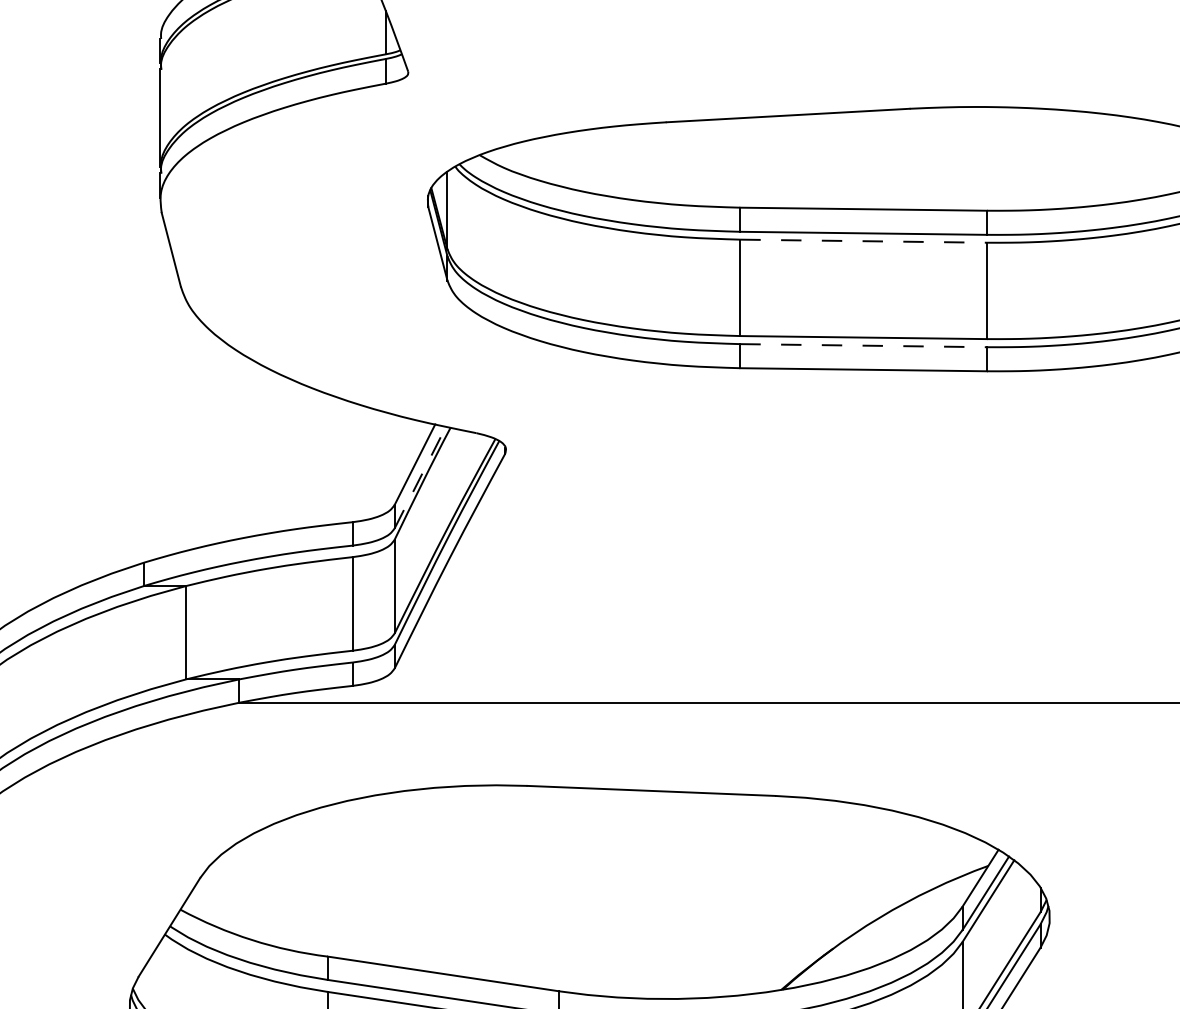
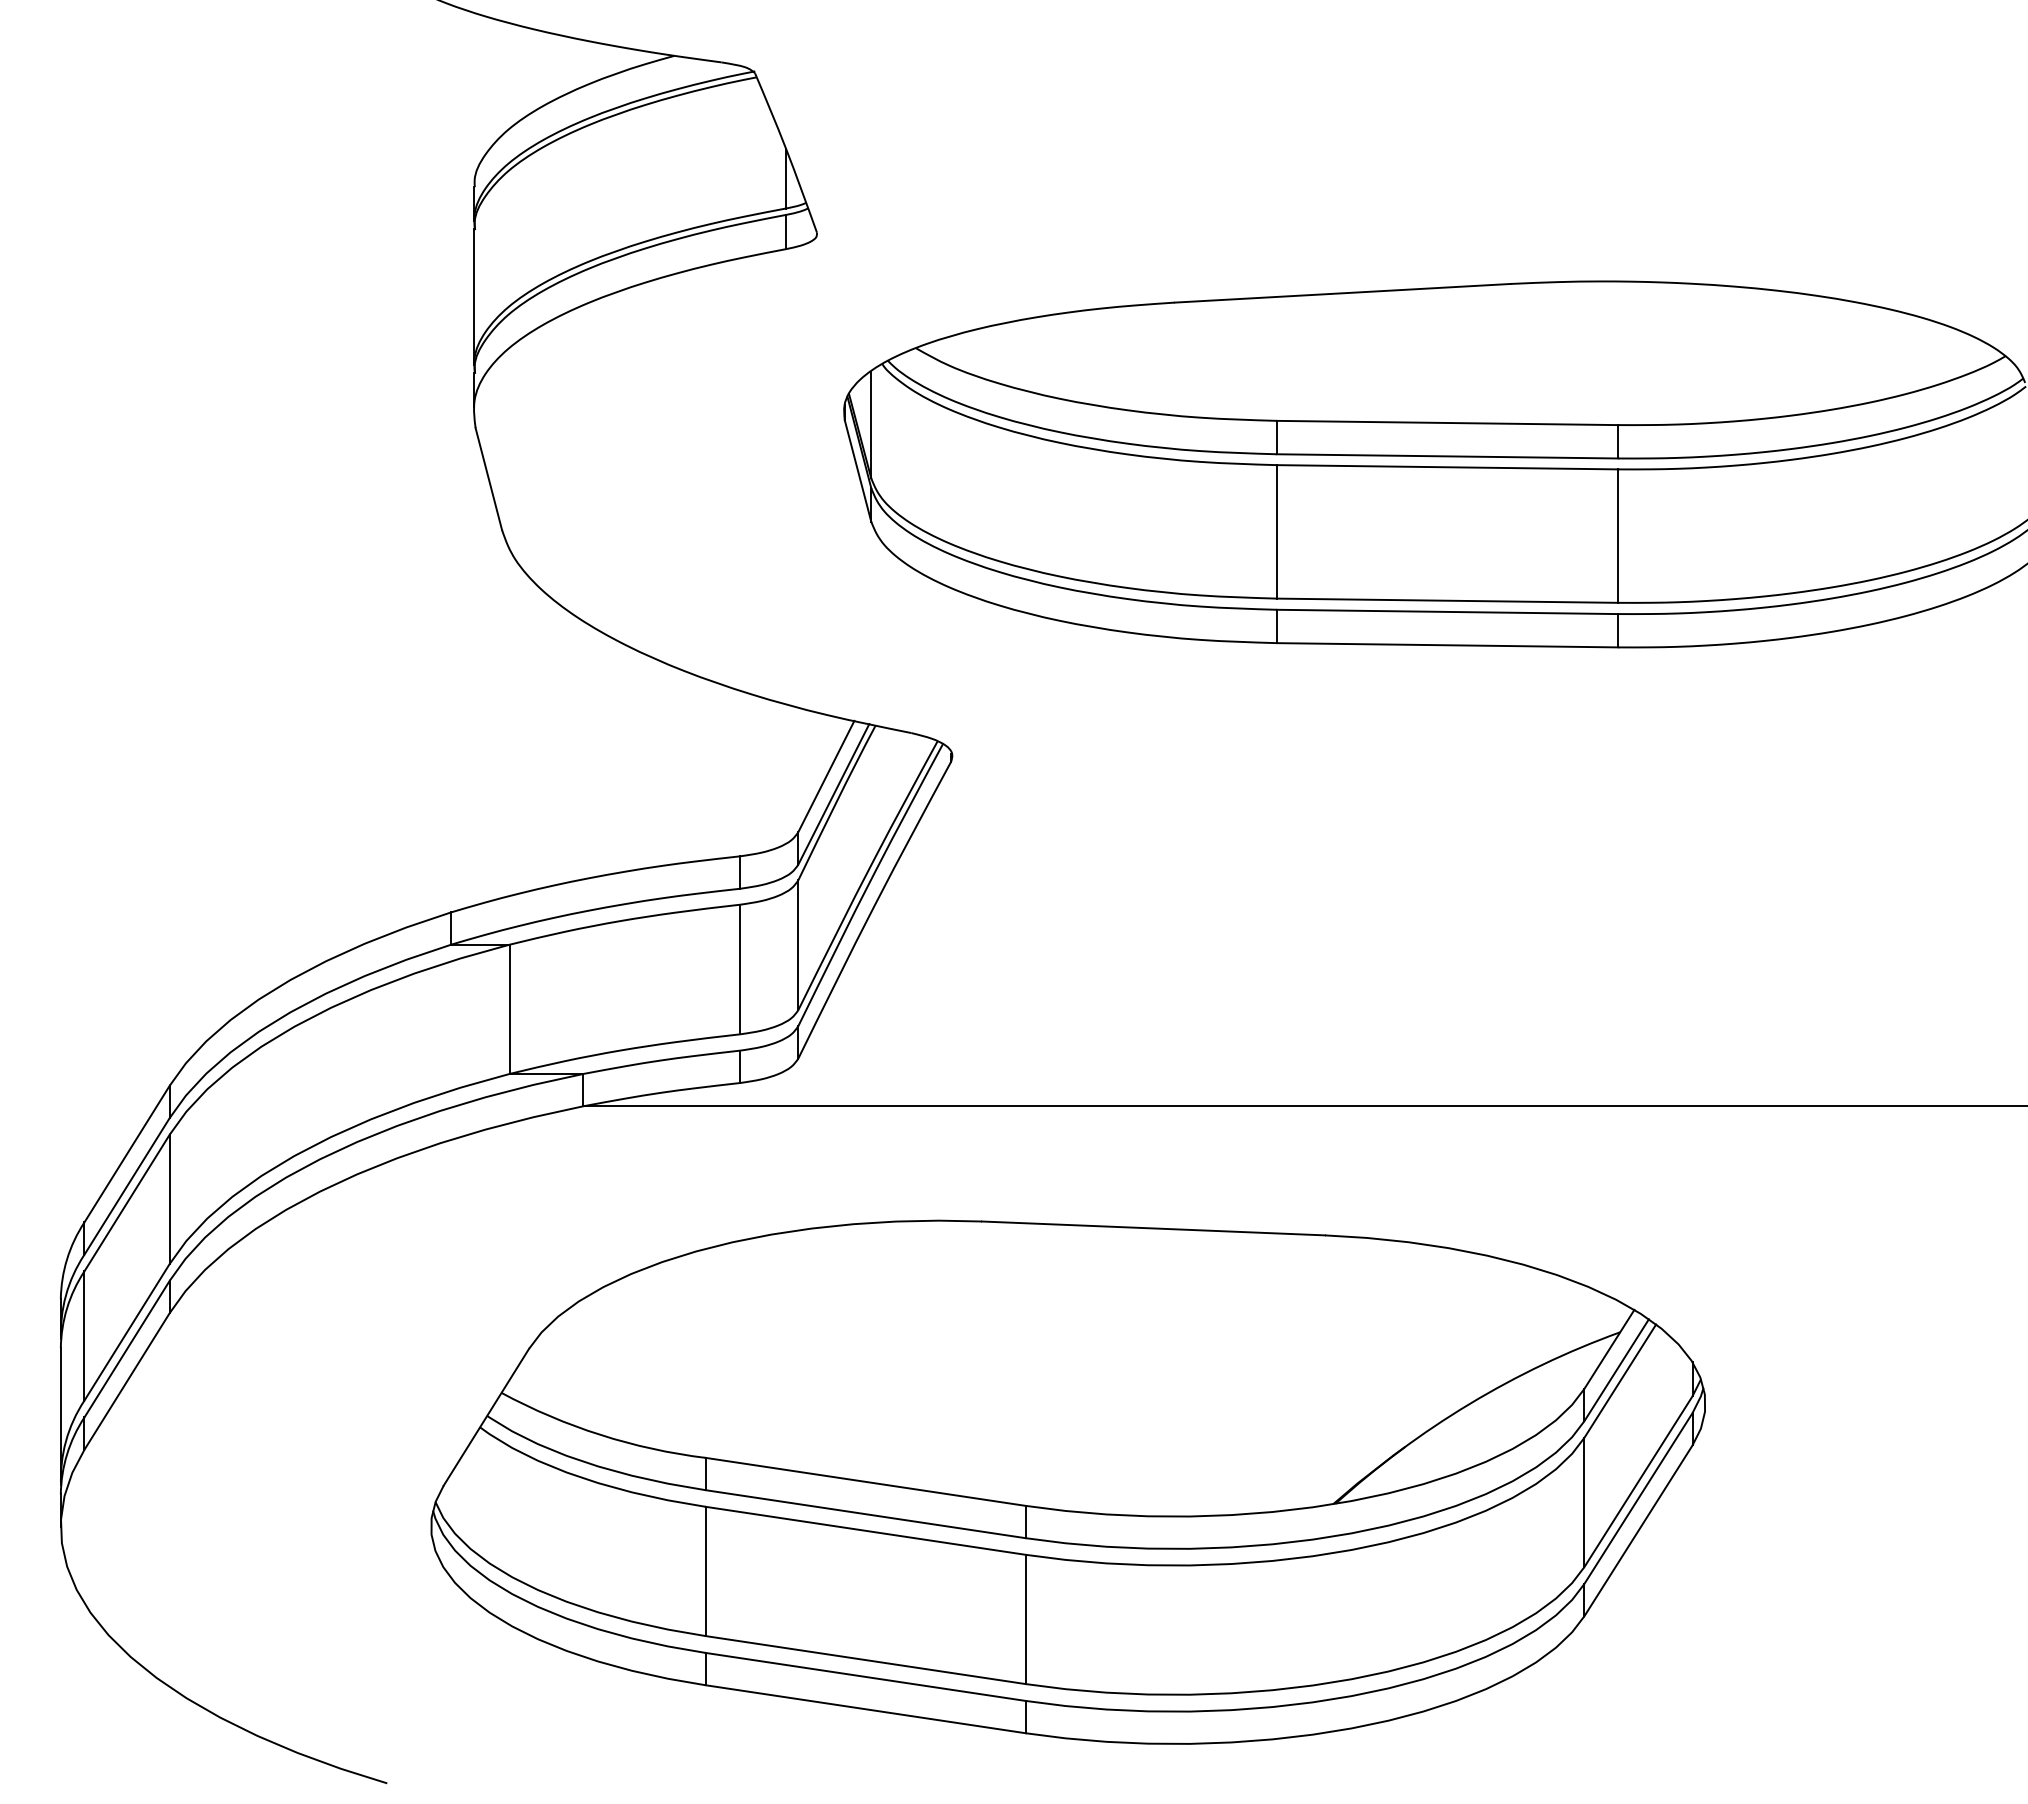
line: (863, 241) -> (1447, 467), dashed -> solid
line: (863, 345) -> (1447, 611), dashed -> solid
line: (420, 477) -> (833, 794), dashed -> solid

